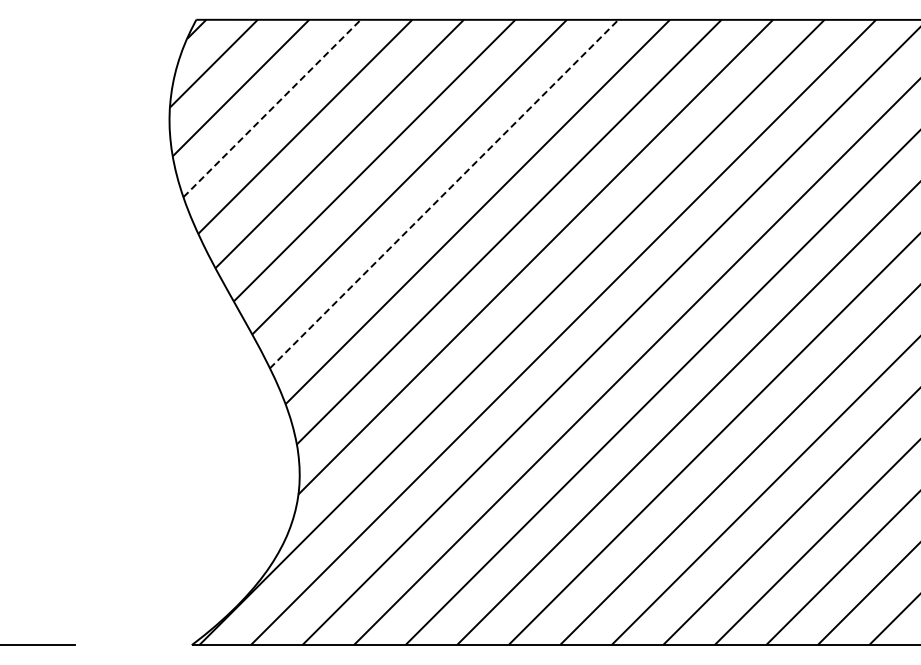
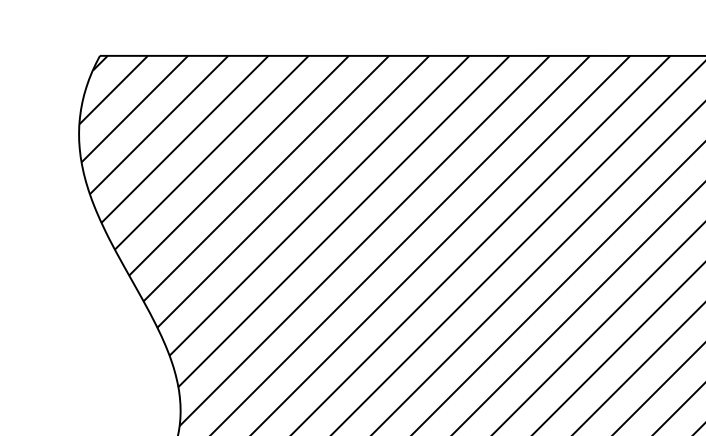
line: (272, 108) -> (159, 125), dashed -> solid
line: (444, 193) -> (293, 191), dashed -> solid

